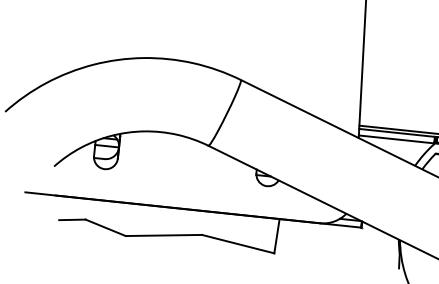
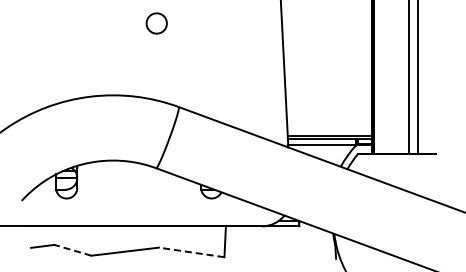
line: (105, 227) -> (72, 250), solid -> dashed
line: (238, 244) -> (191, 252), solid -> dashed

